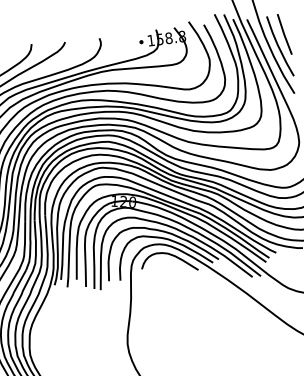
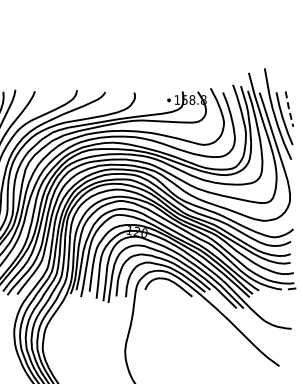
line: (284, 34) -> (289, 109), solid -> dashed

